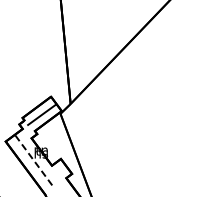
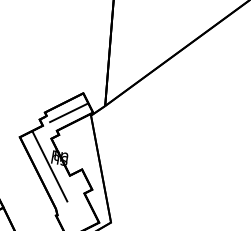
line: (34, 161) -> (50, 166), dashed -> solid

